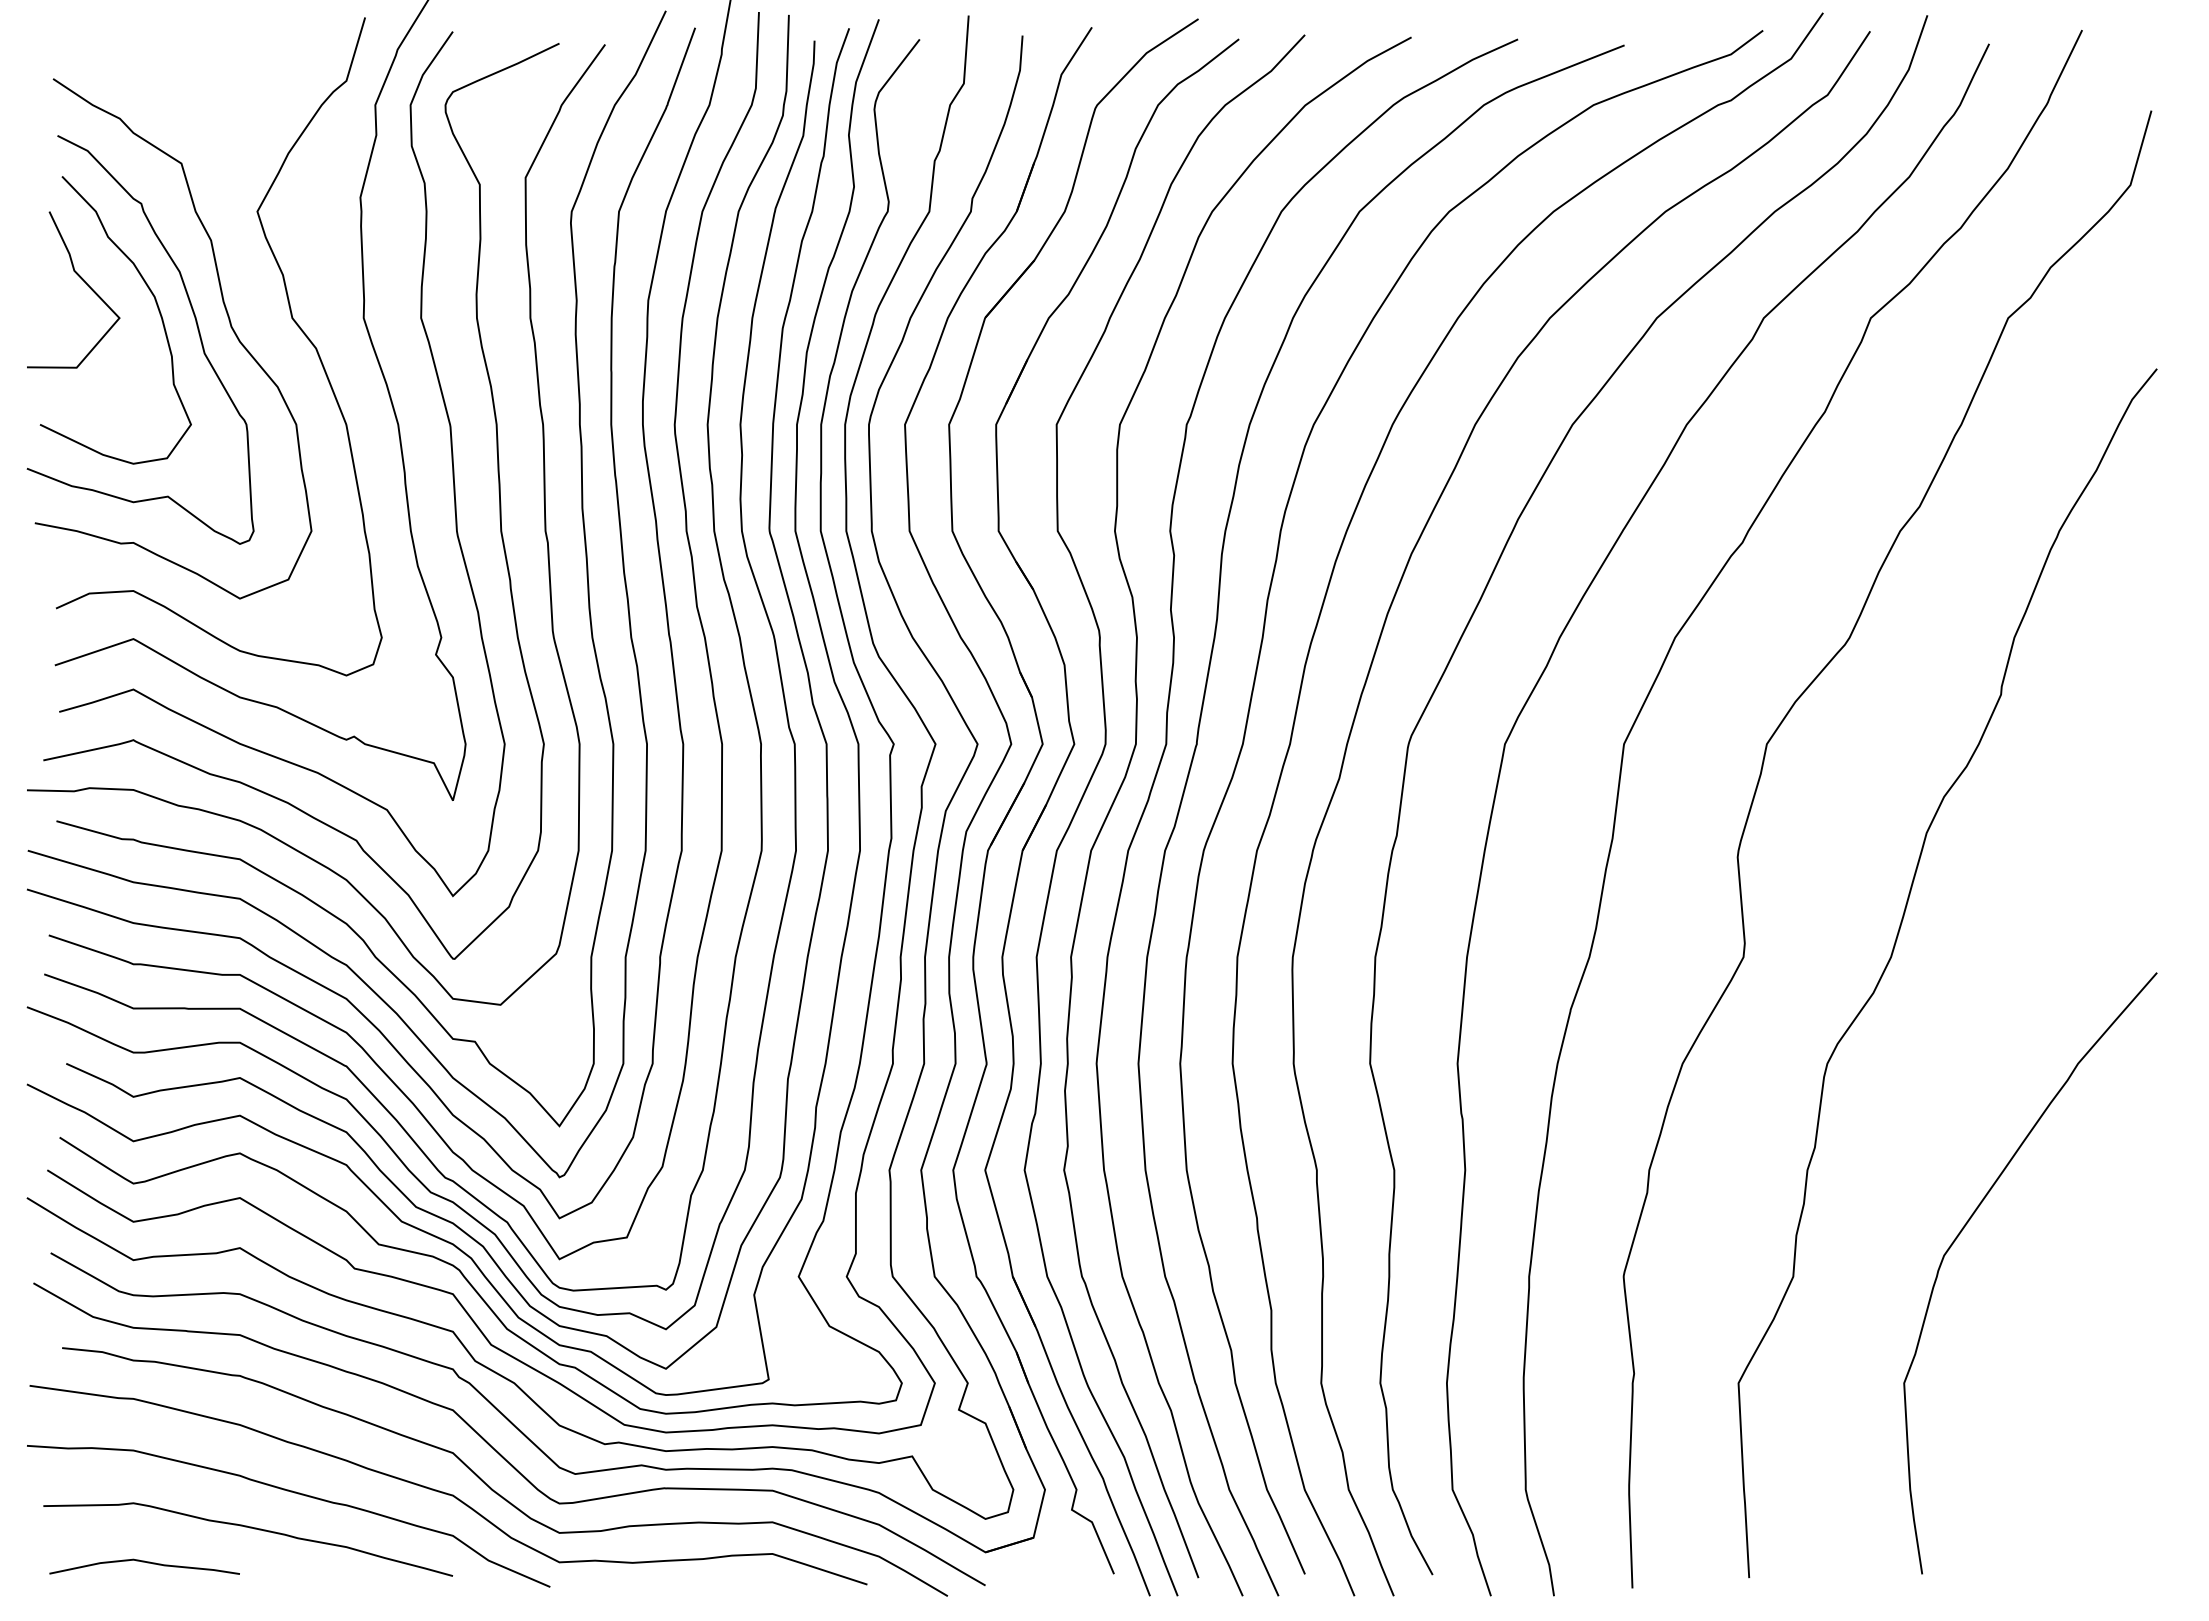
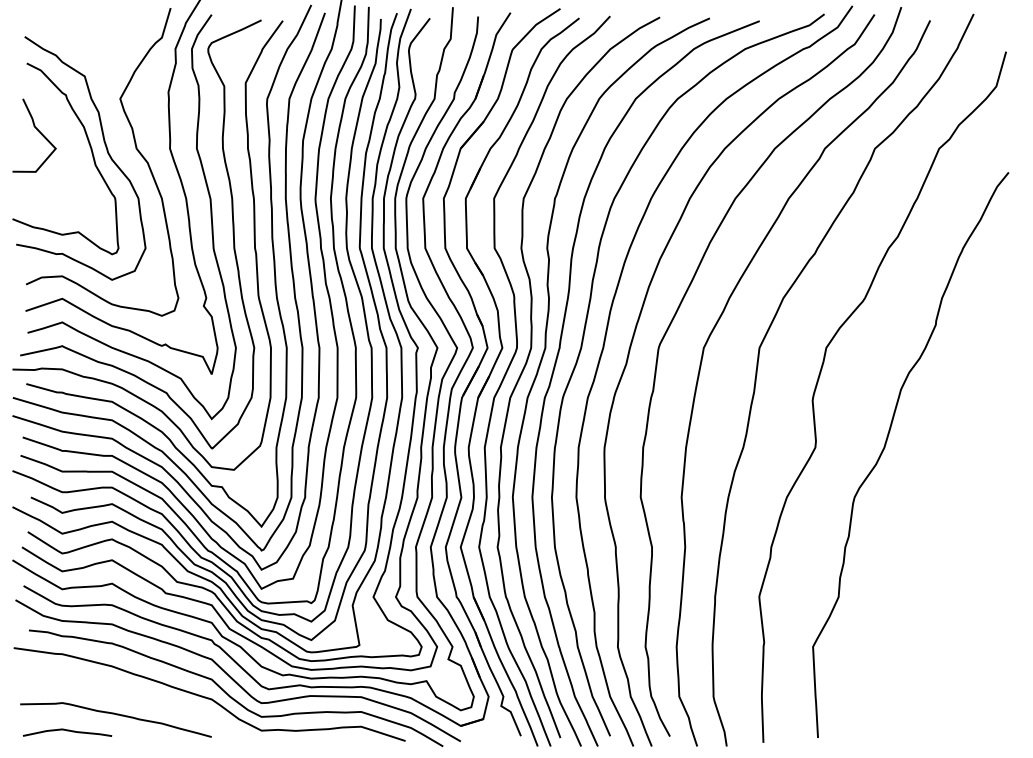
curve: (155, 307) -> (72, 143), removed
curve: (1966, 1228) -> (919, 574), removed
curve: (289, 1493) -> (135, 698), removed

